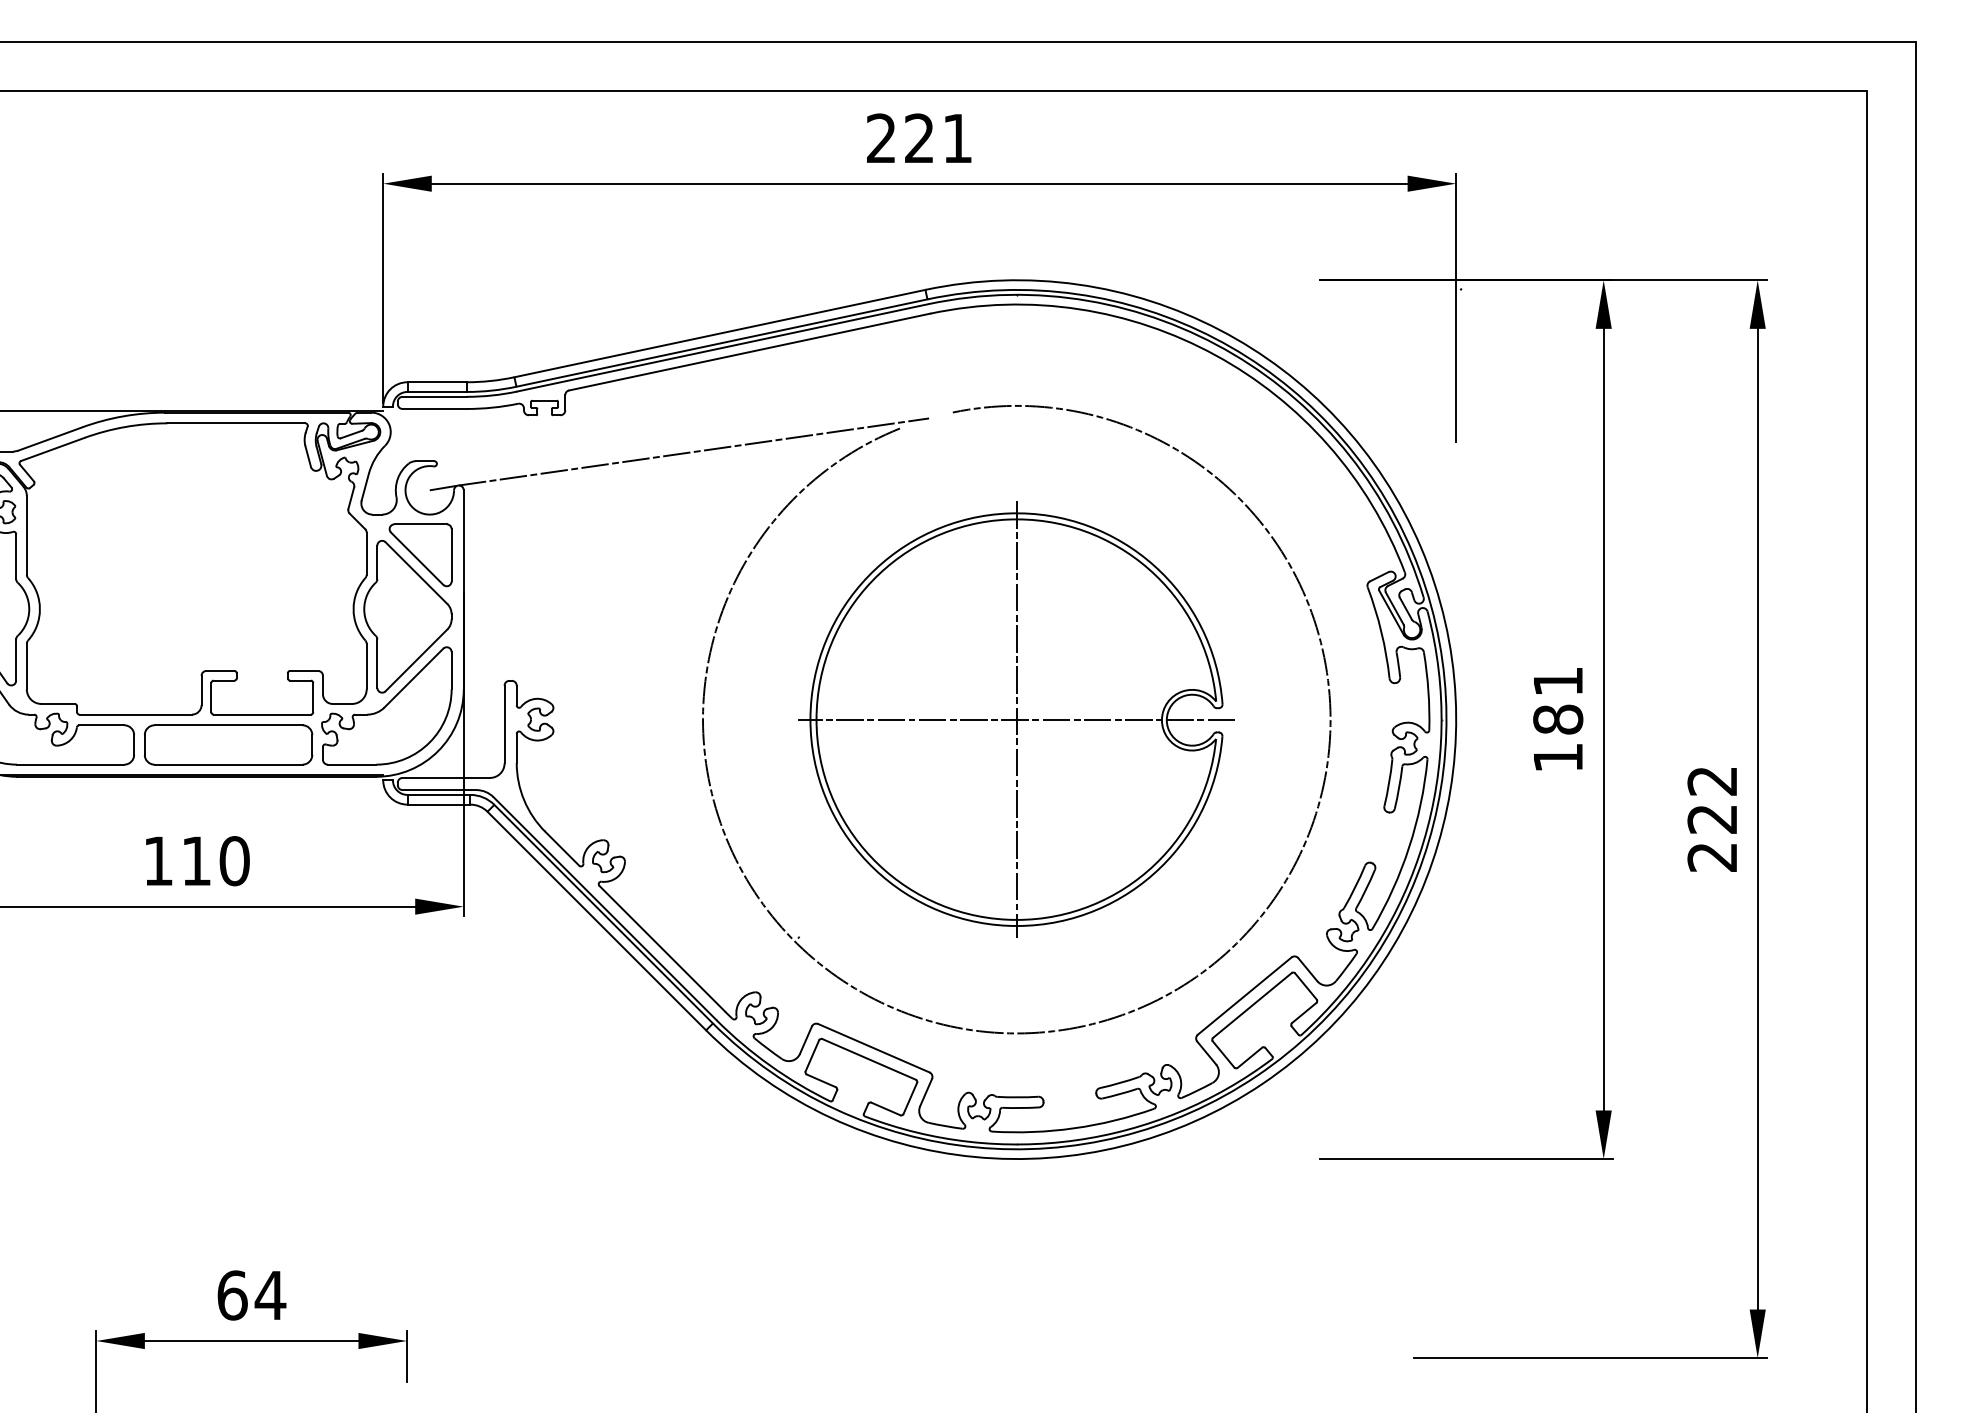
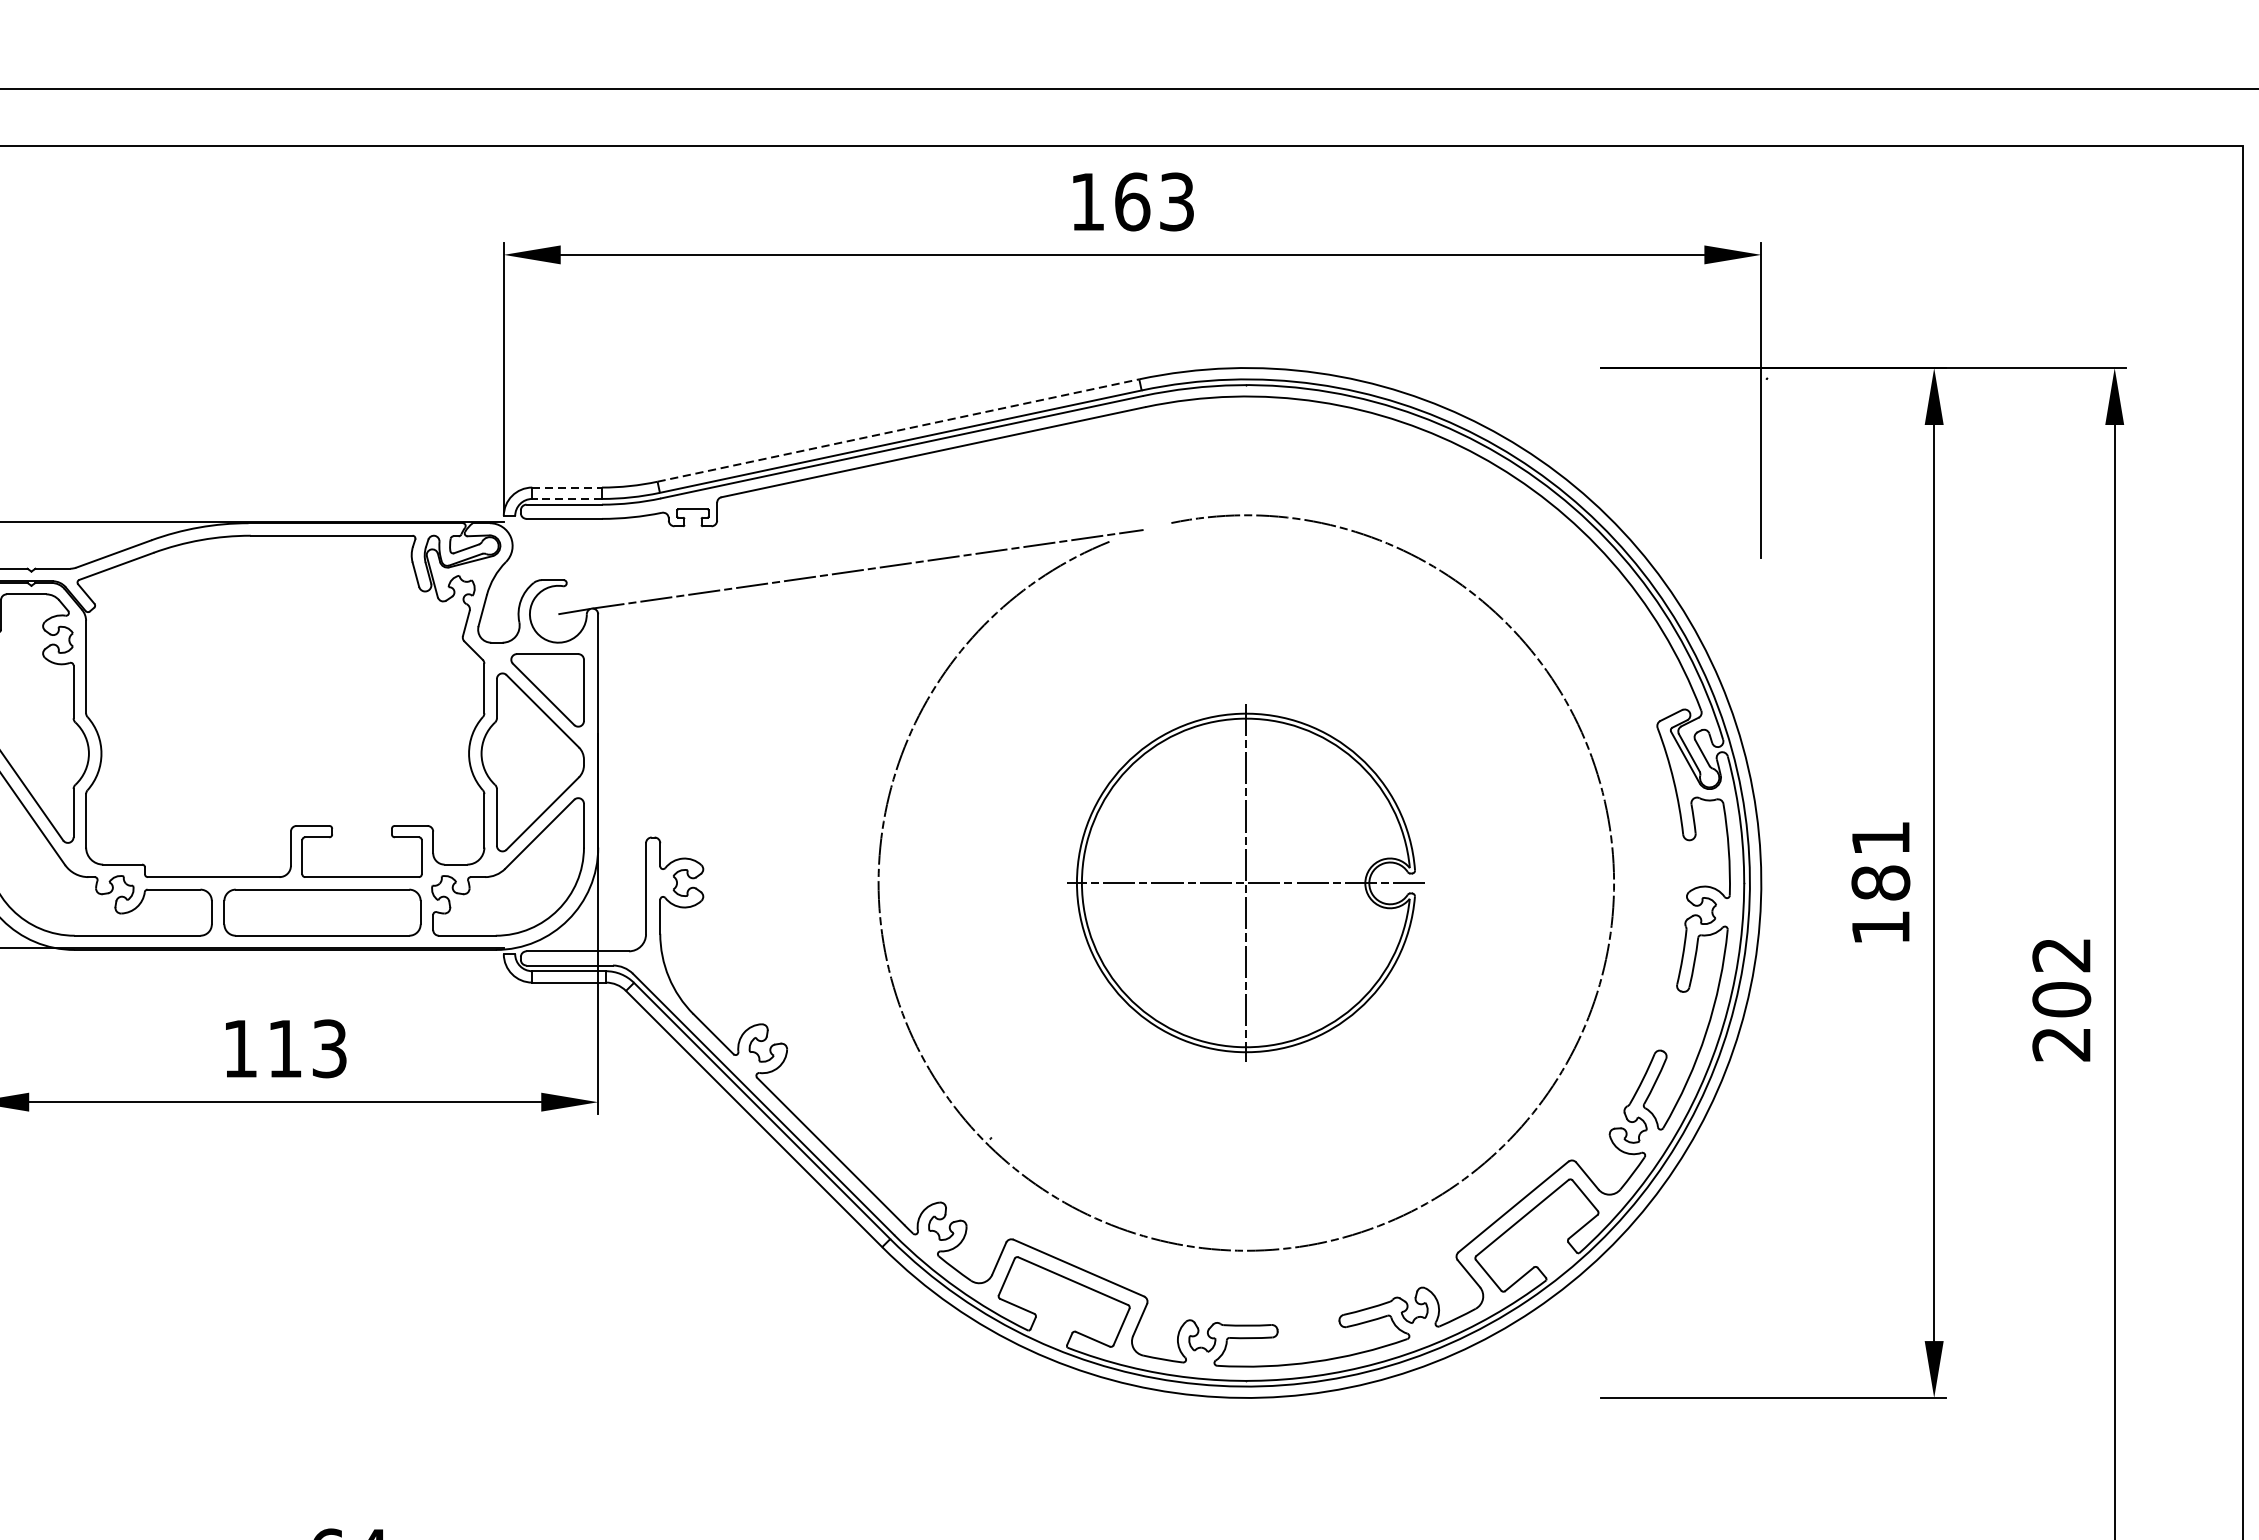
text: (919, 138) -> (1132, 201), 221 -> 163
line: (720, 333) -> (899, 430), solid -> dashed
line: (437, 382) -> (567, 487), solid -> dashed
line: (437, 391) -> (567, 498), solid -> dashed
part: (1016, 719) -> (1245, 882), size x0.7
text: (1712, 819) -> (2061, 1000), 222 -> 202
text: (234, 861) -> (329, 1049), 110 -> 113

